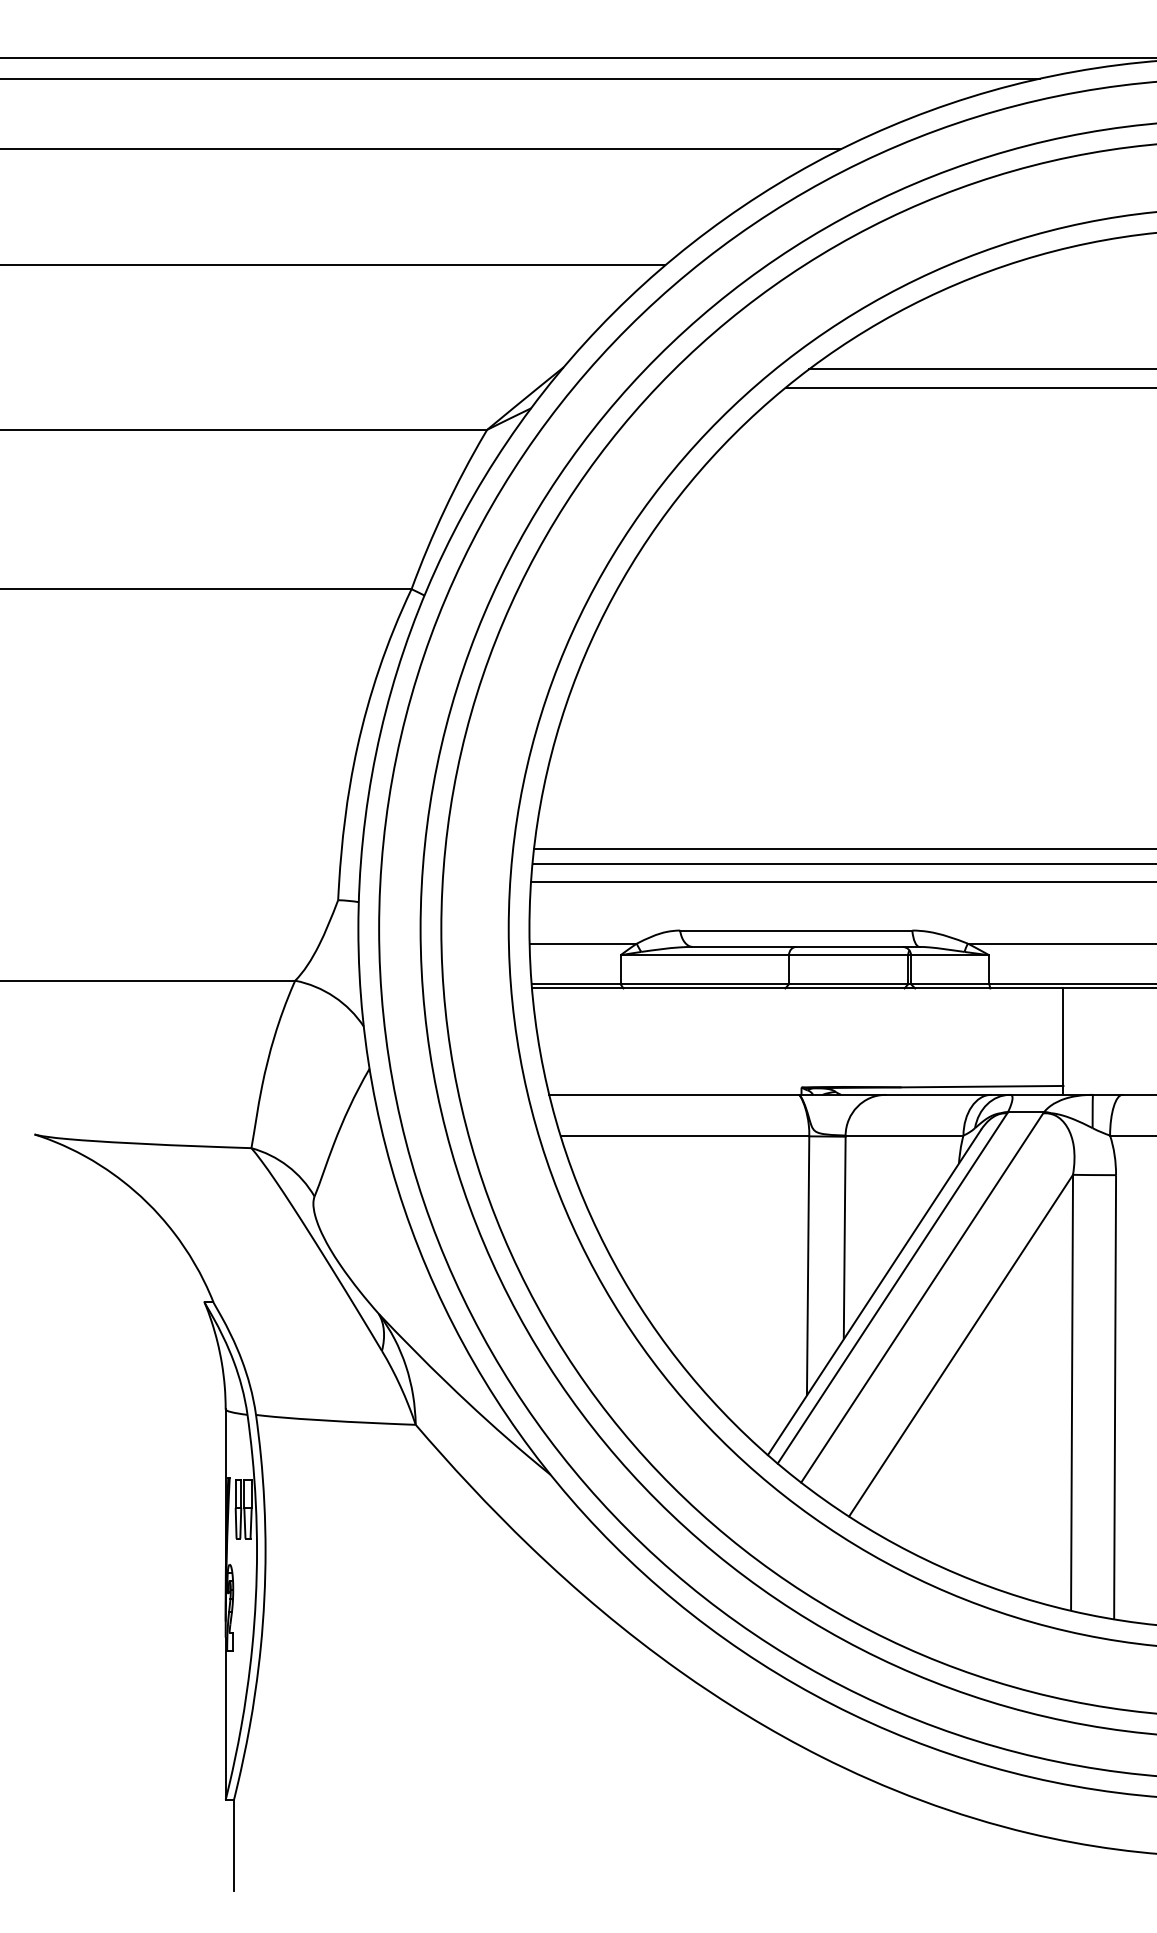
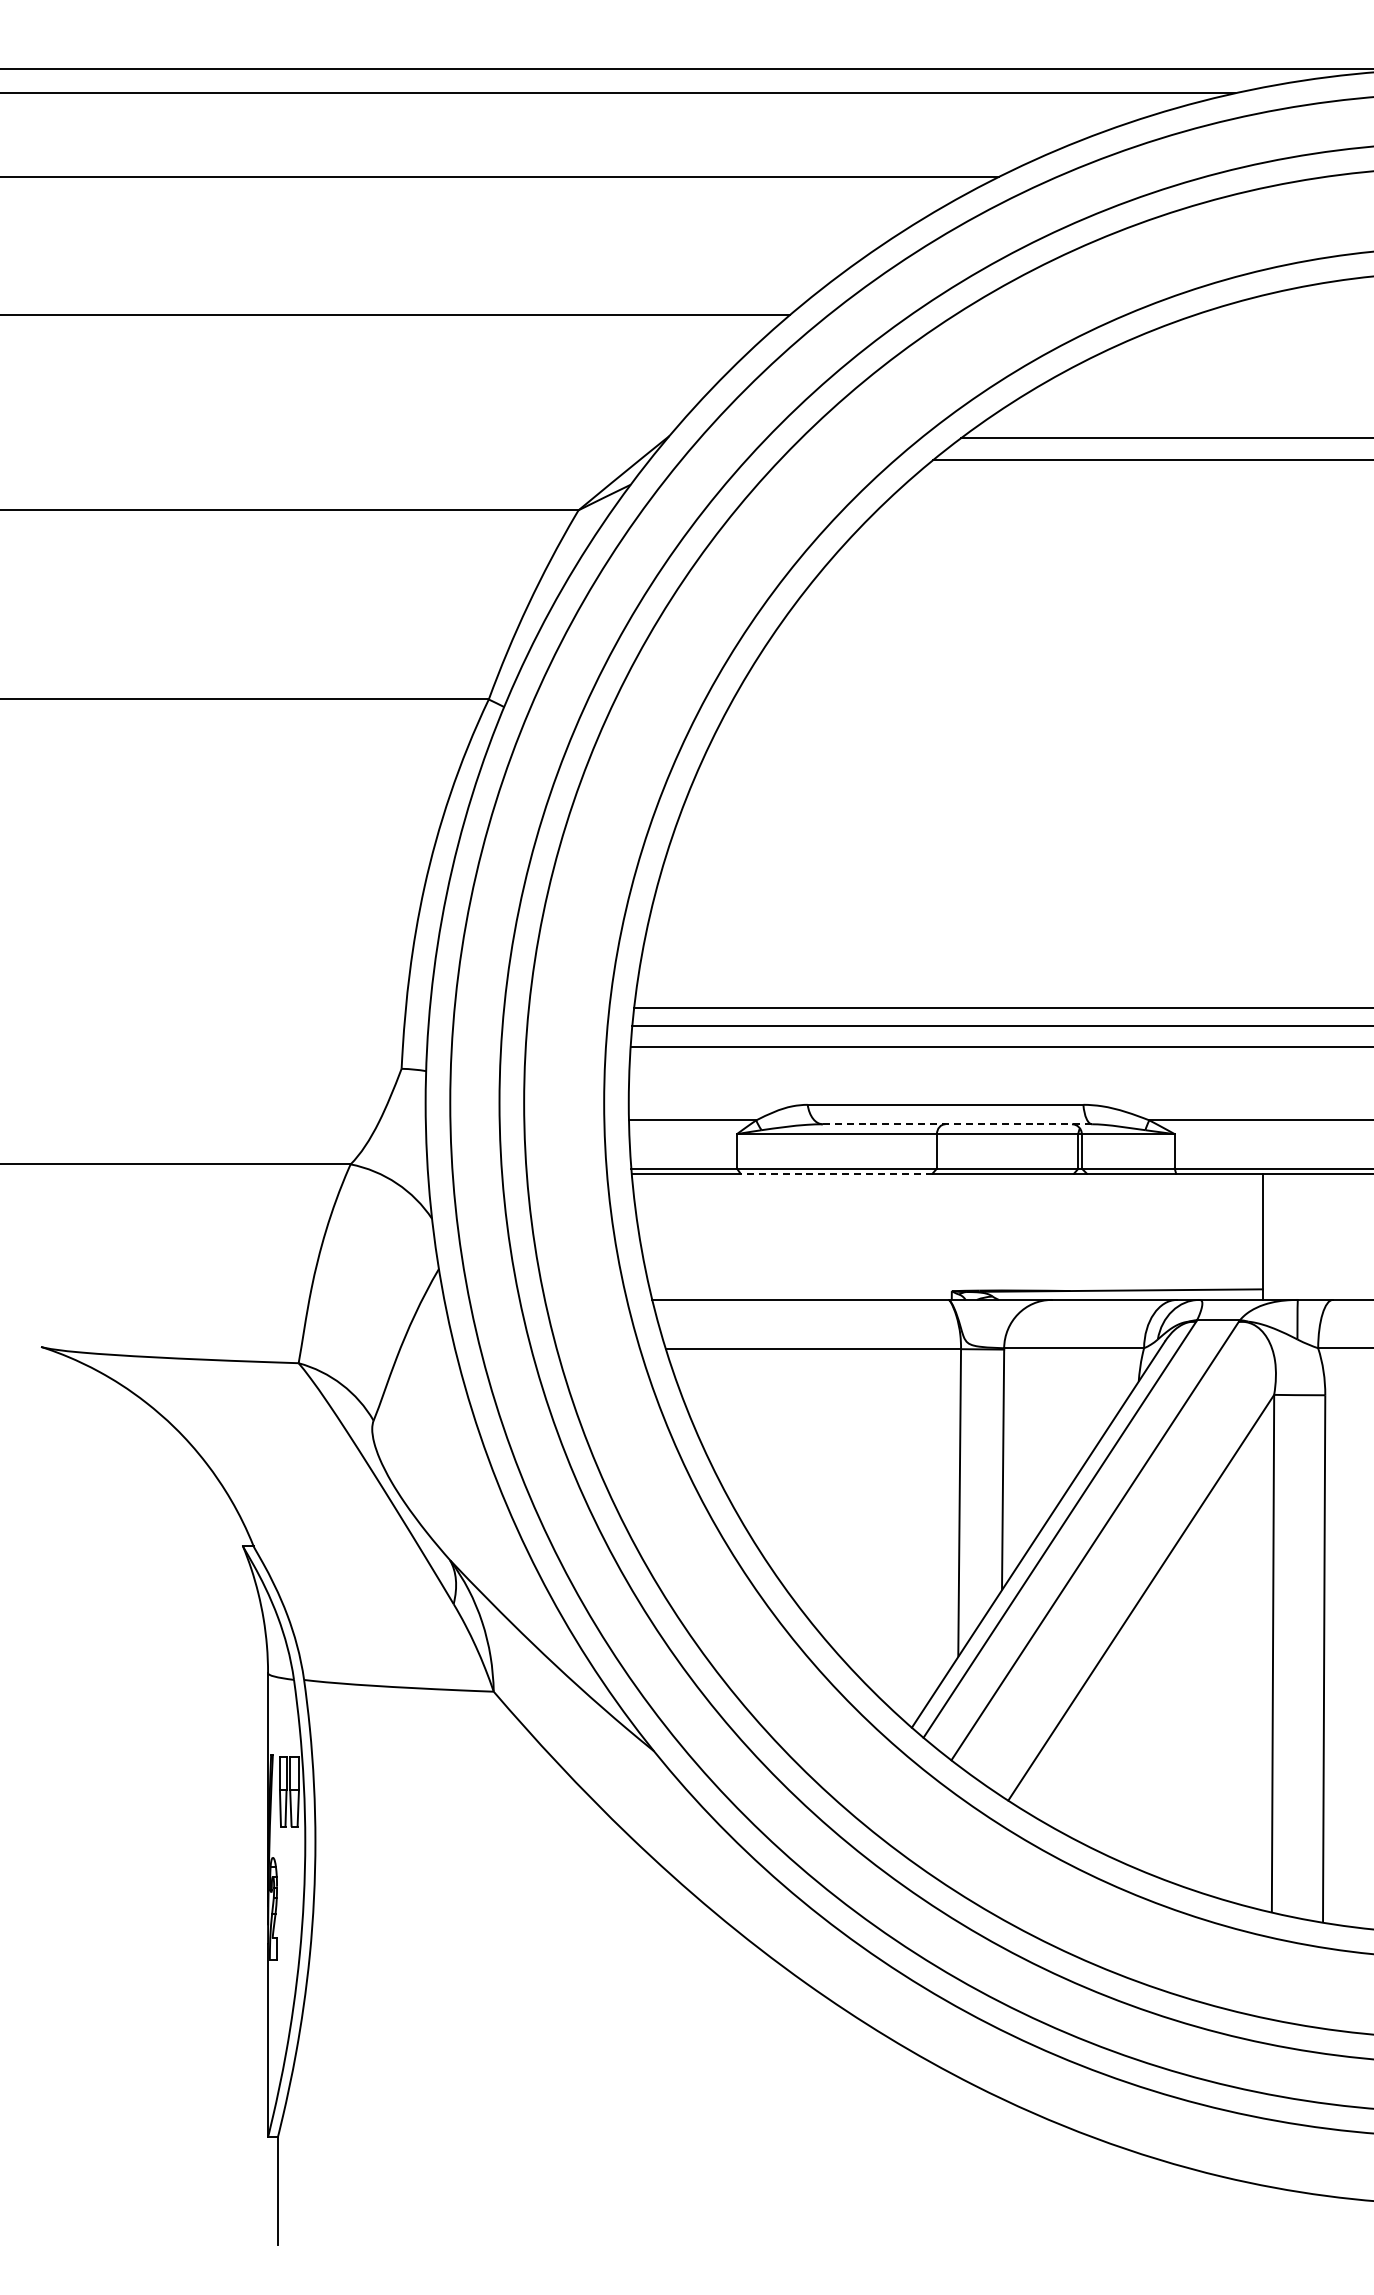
line: (806, 947) -> (957, 1124), solid -> dashed
line: (704, 988) -> (836, 1173), solid -> dashed

